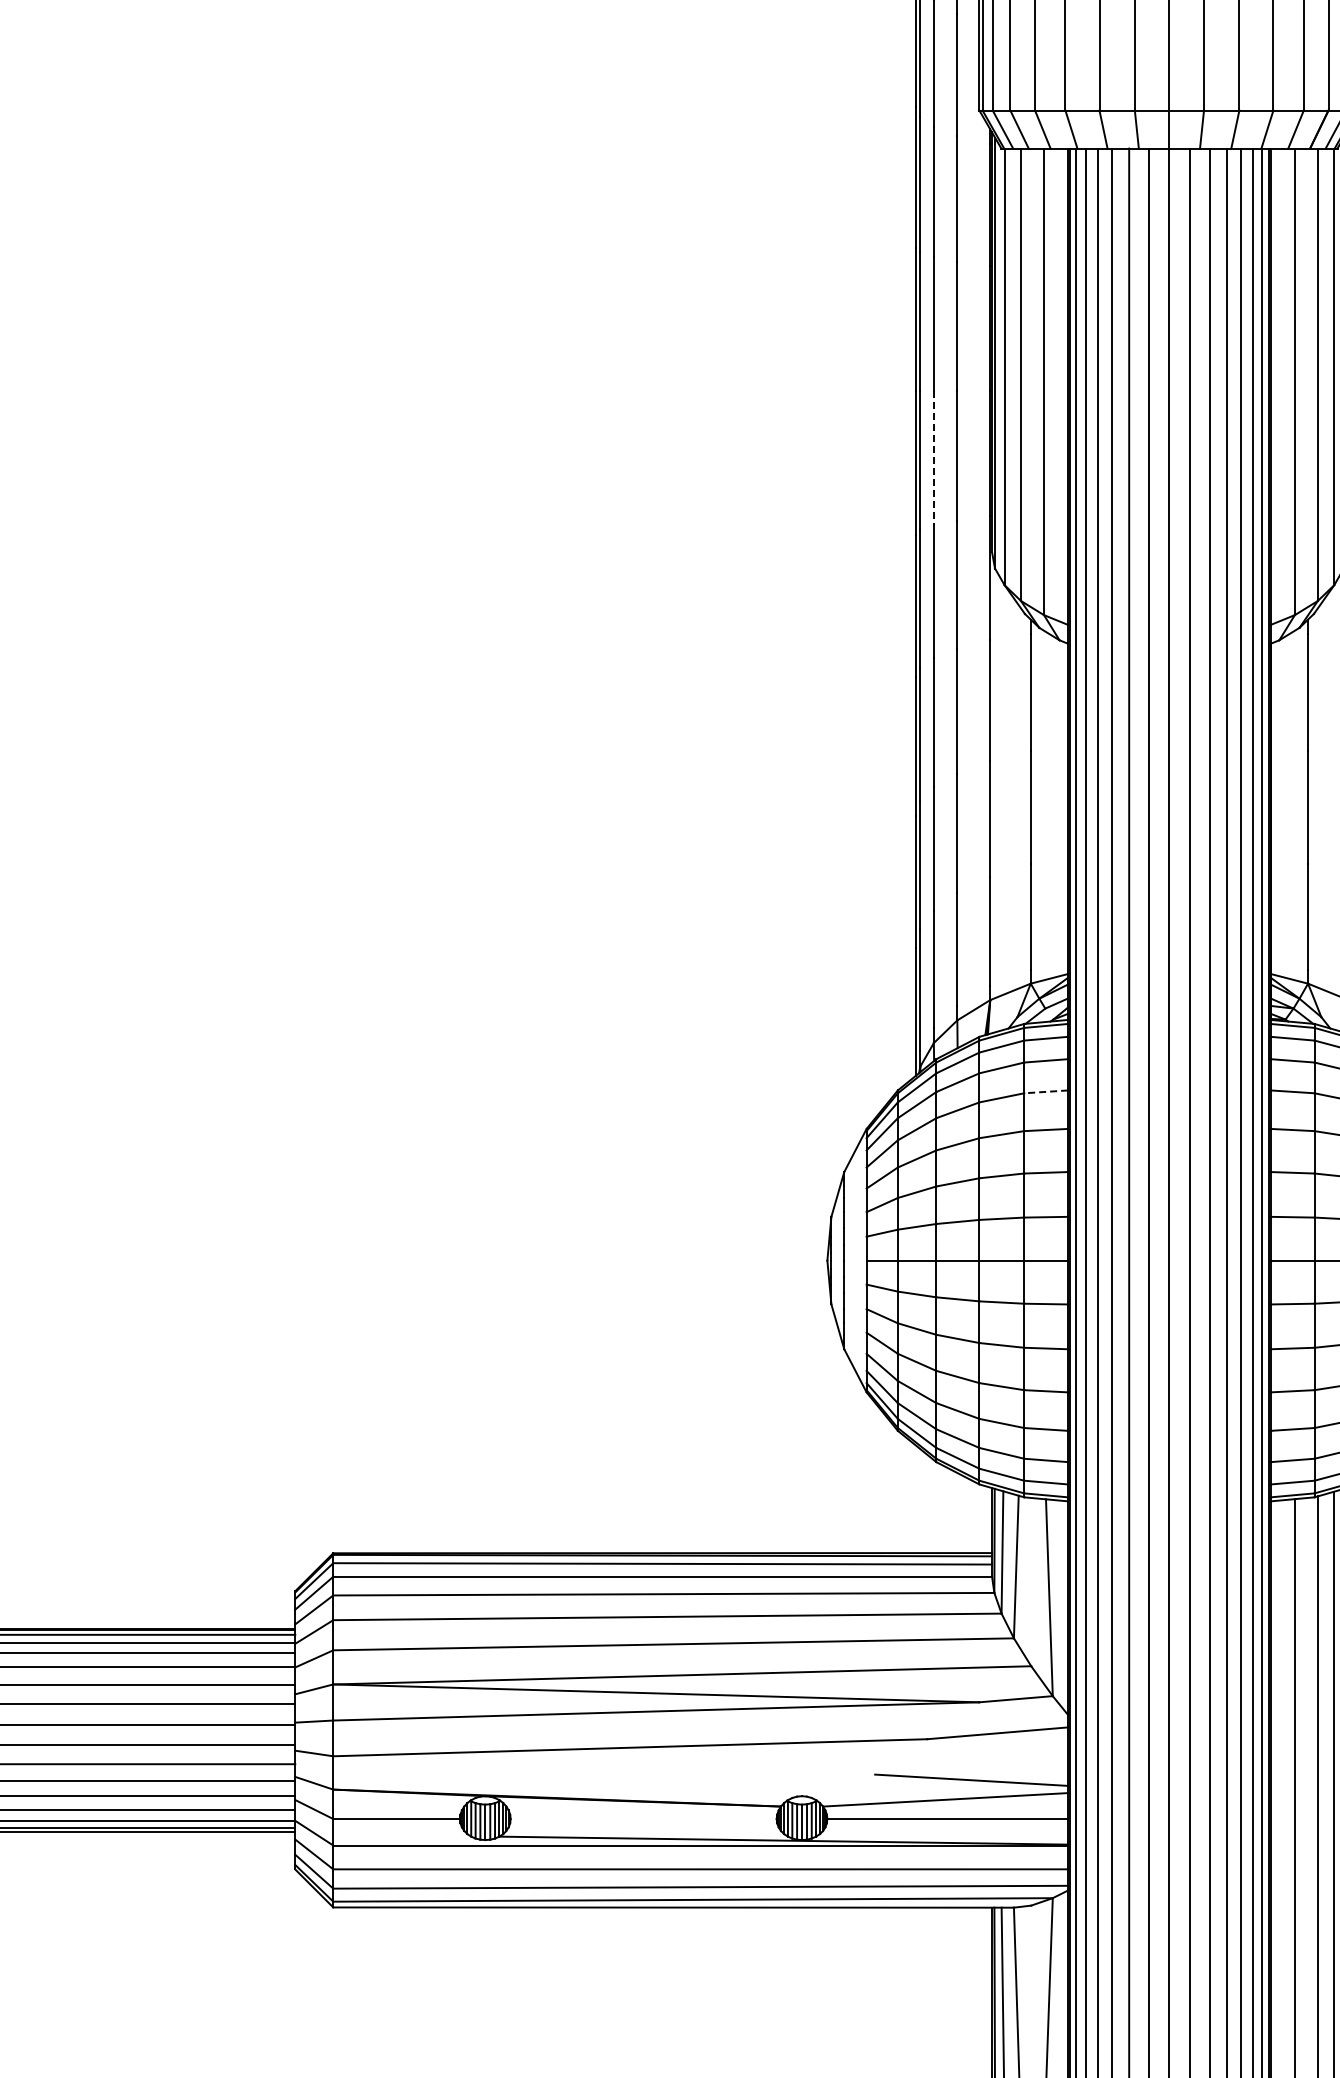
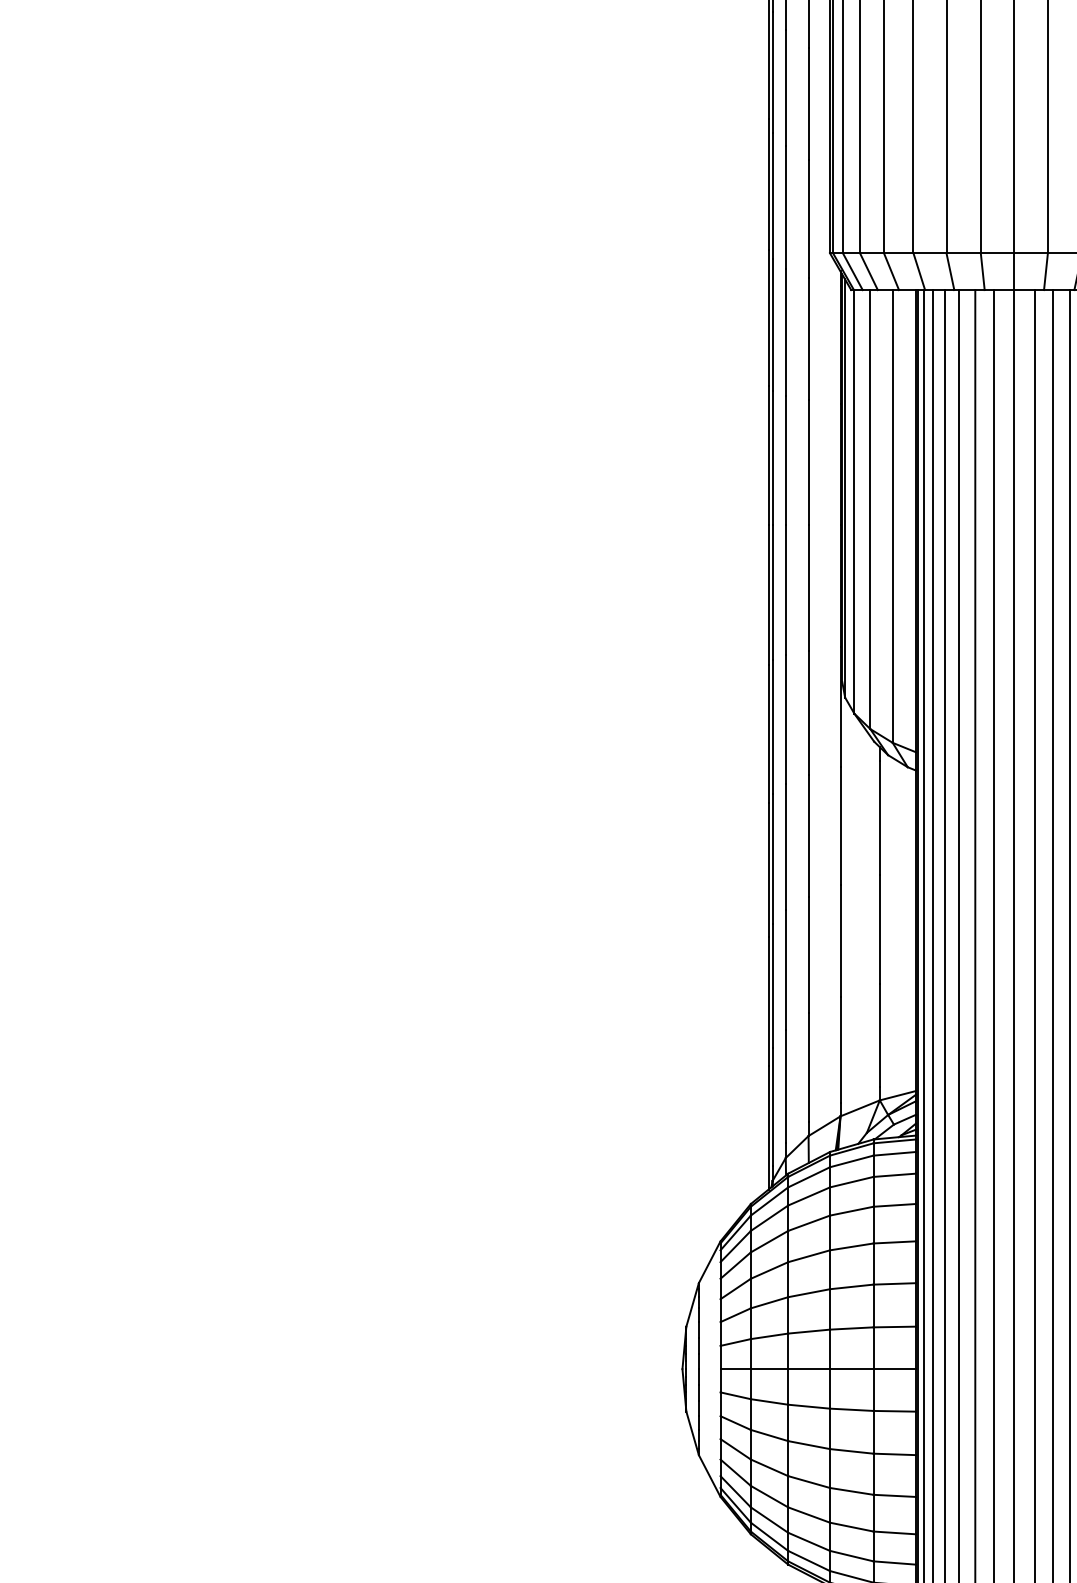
line: (933, 458) -> (785, 590), dashed -> solid
line: (1046, 1091) -> (895, 1205), dashed -> solid

